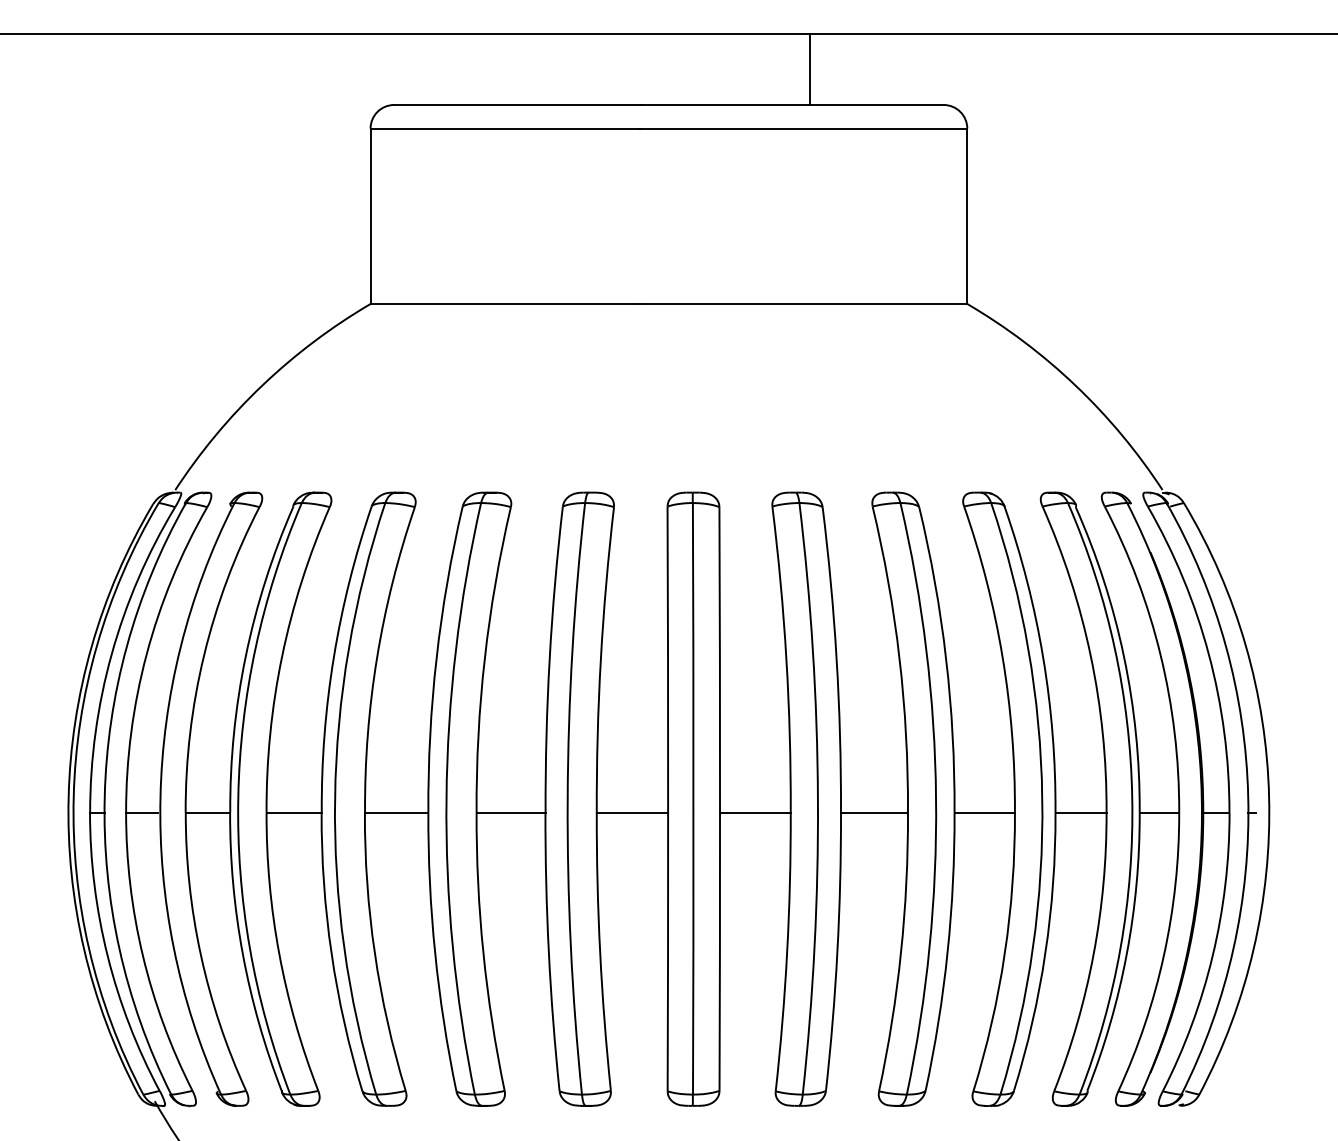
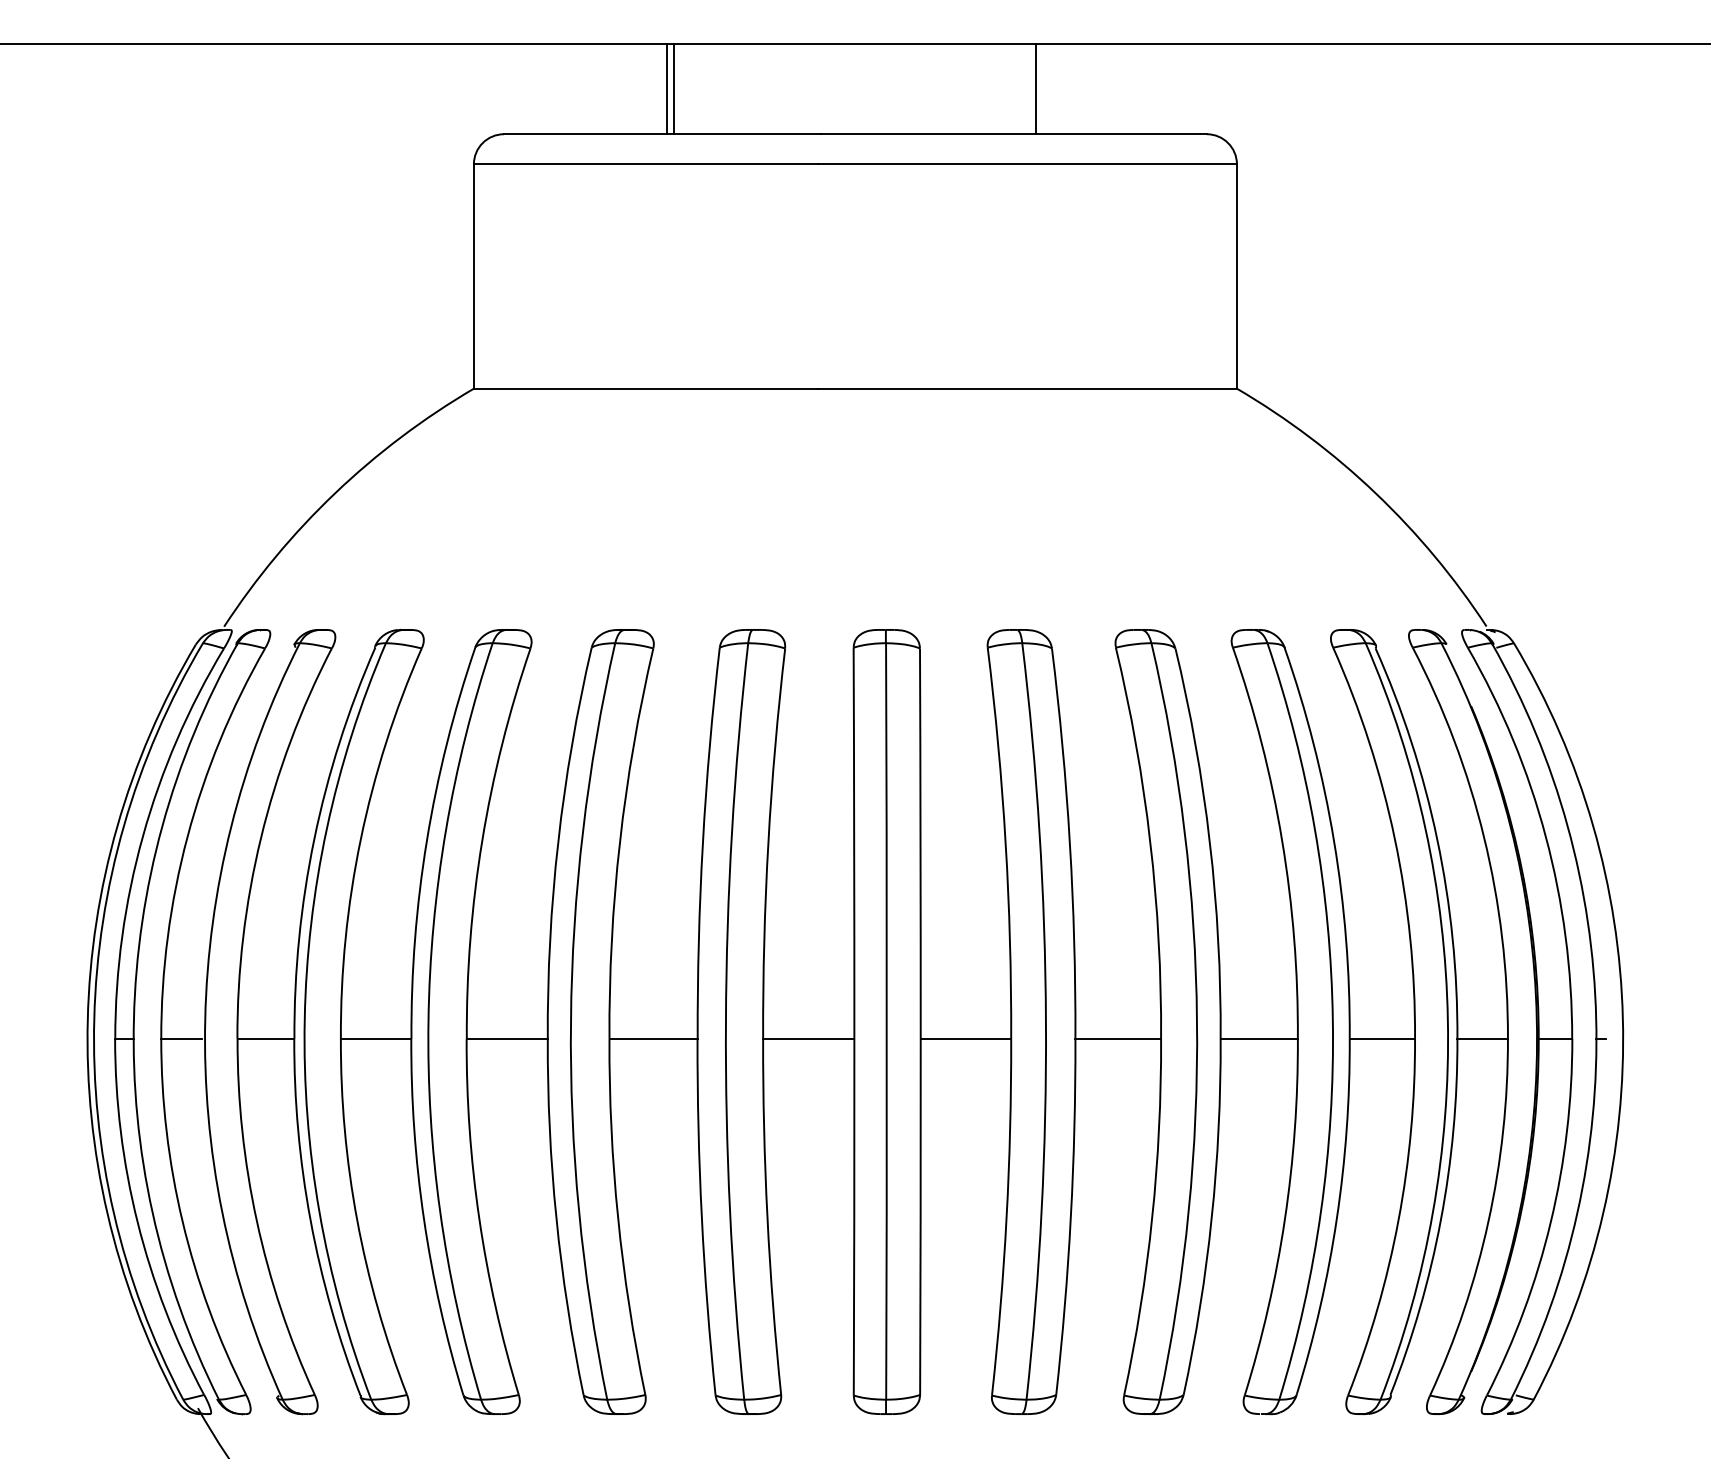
line: (521, 69) -> (666, 88), added
line: (527, 69) -> (674, 88), added

